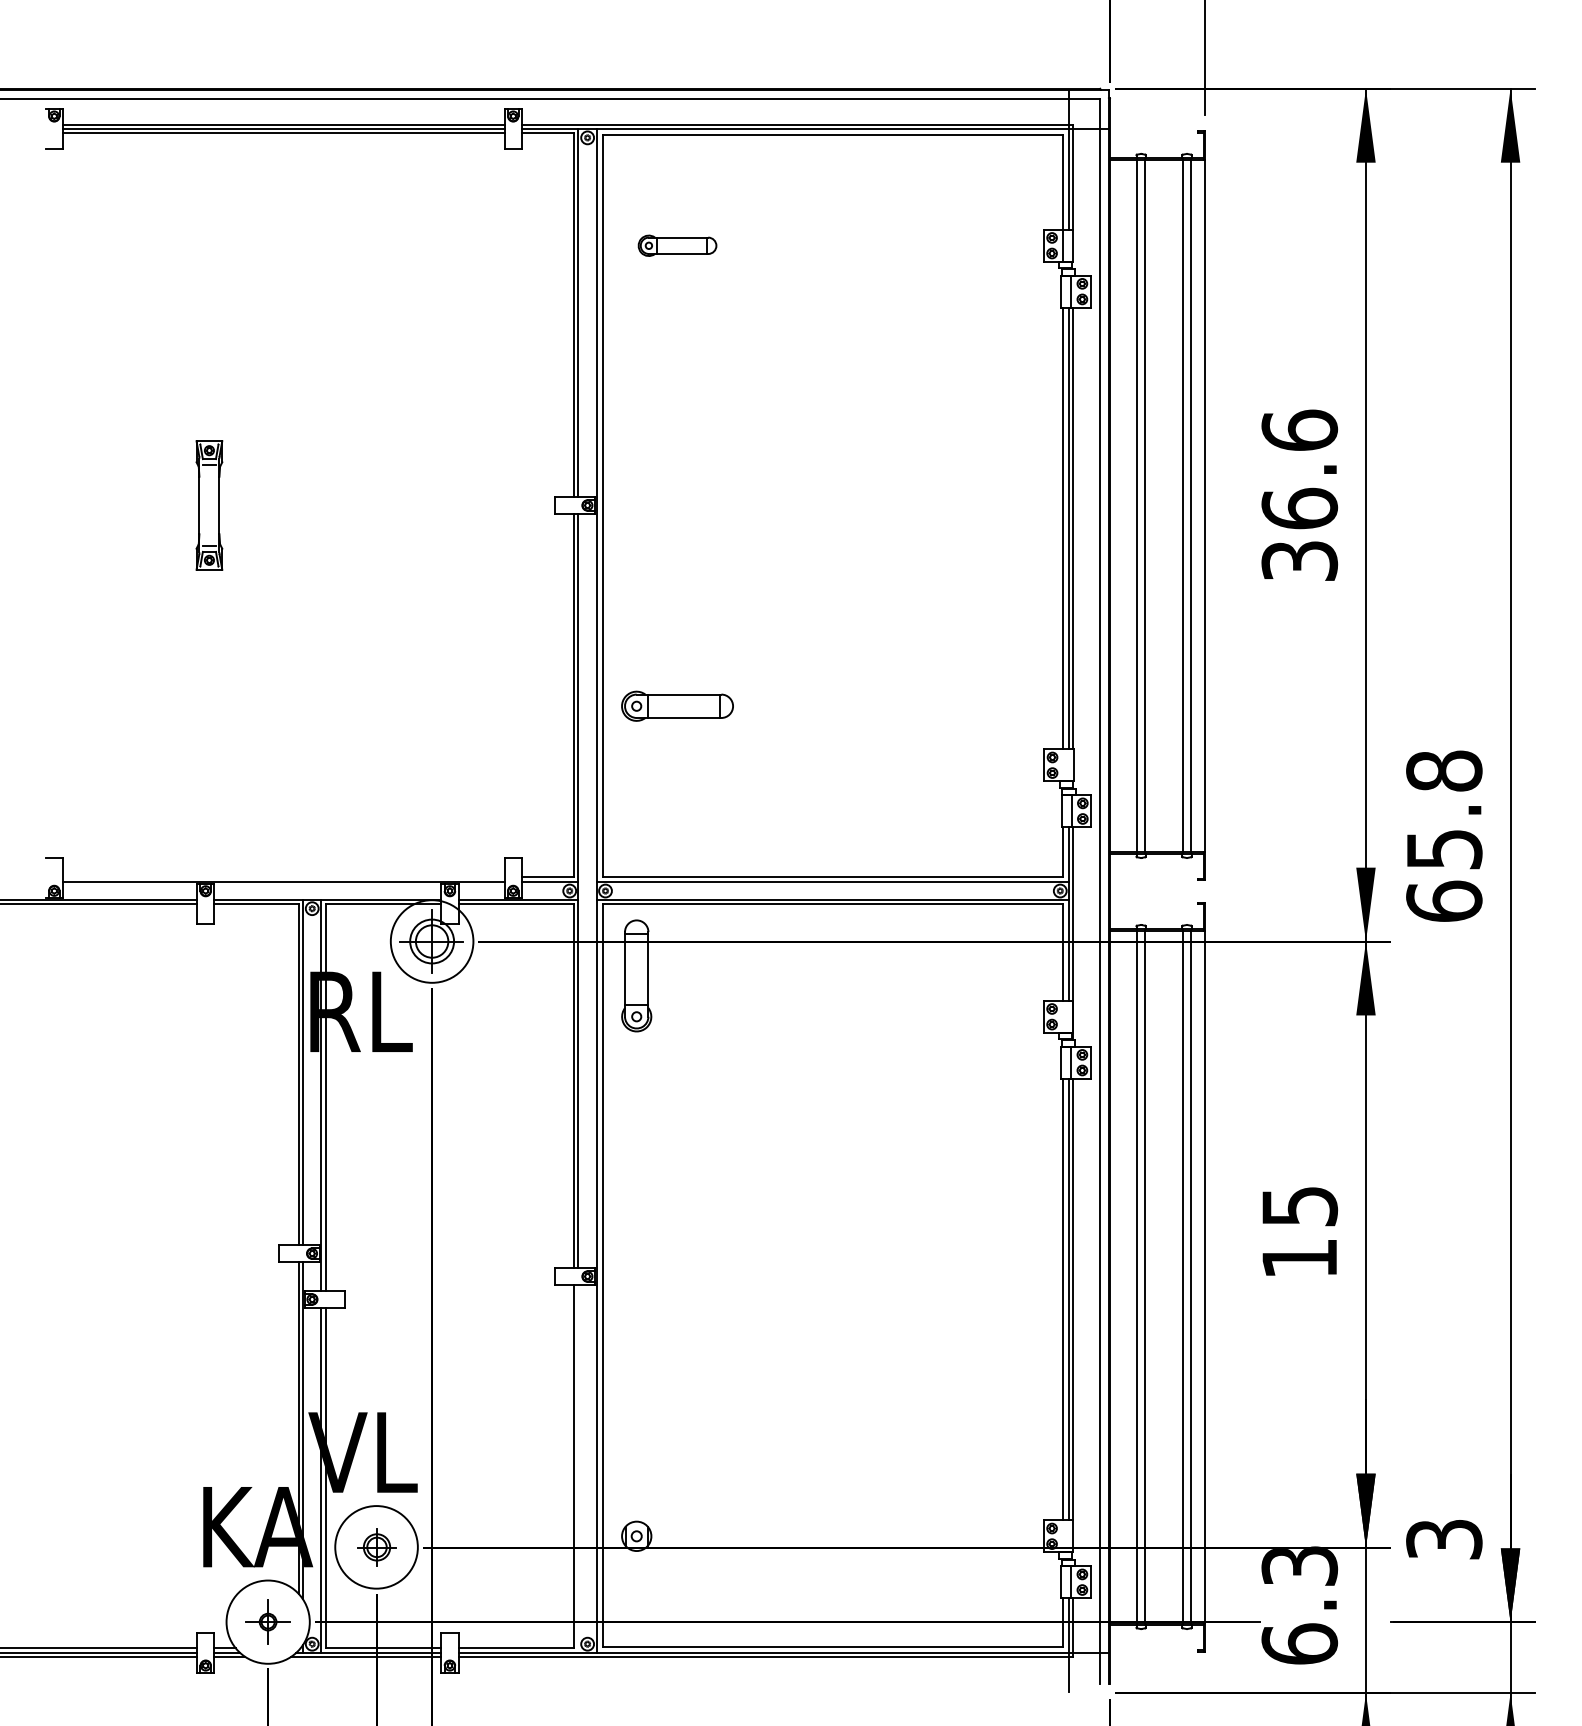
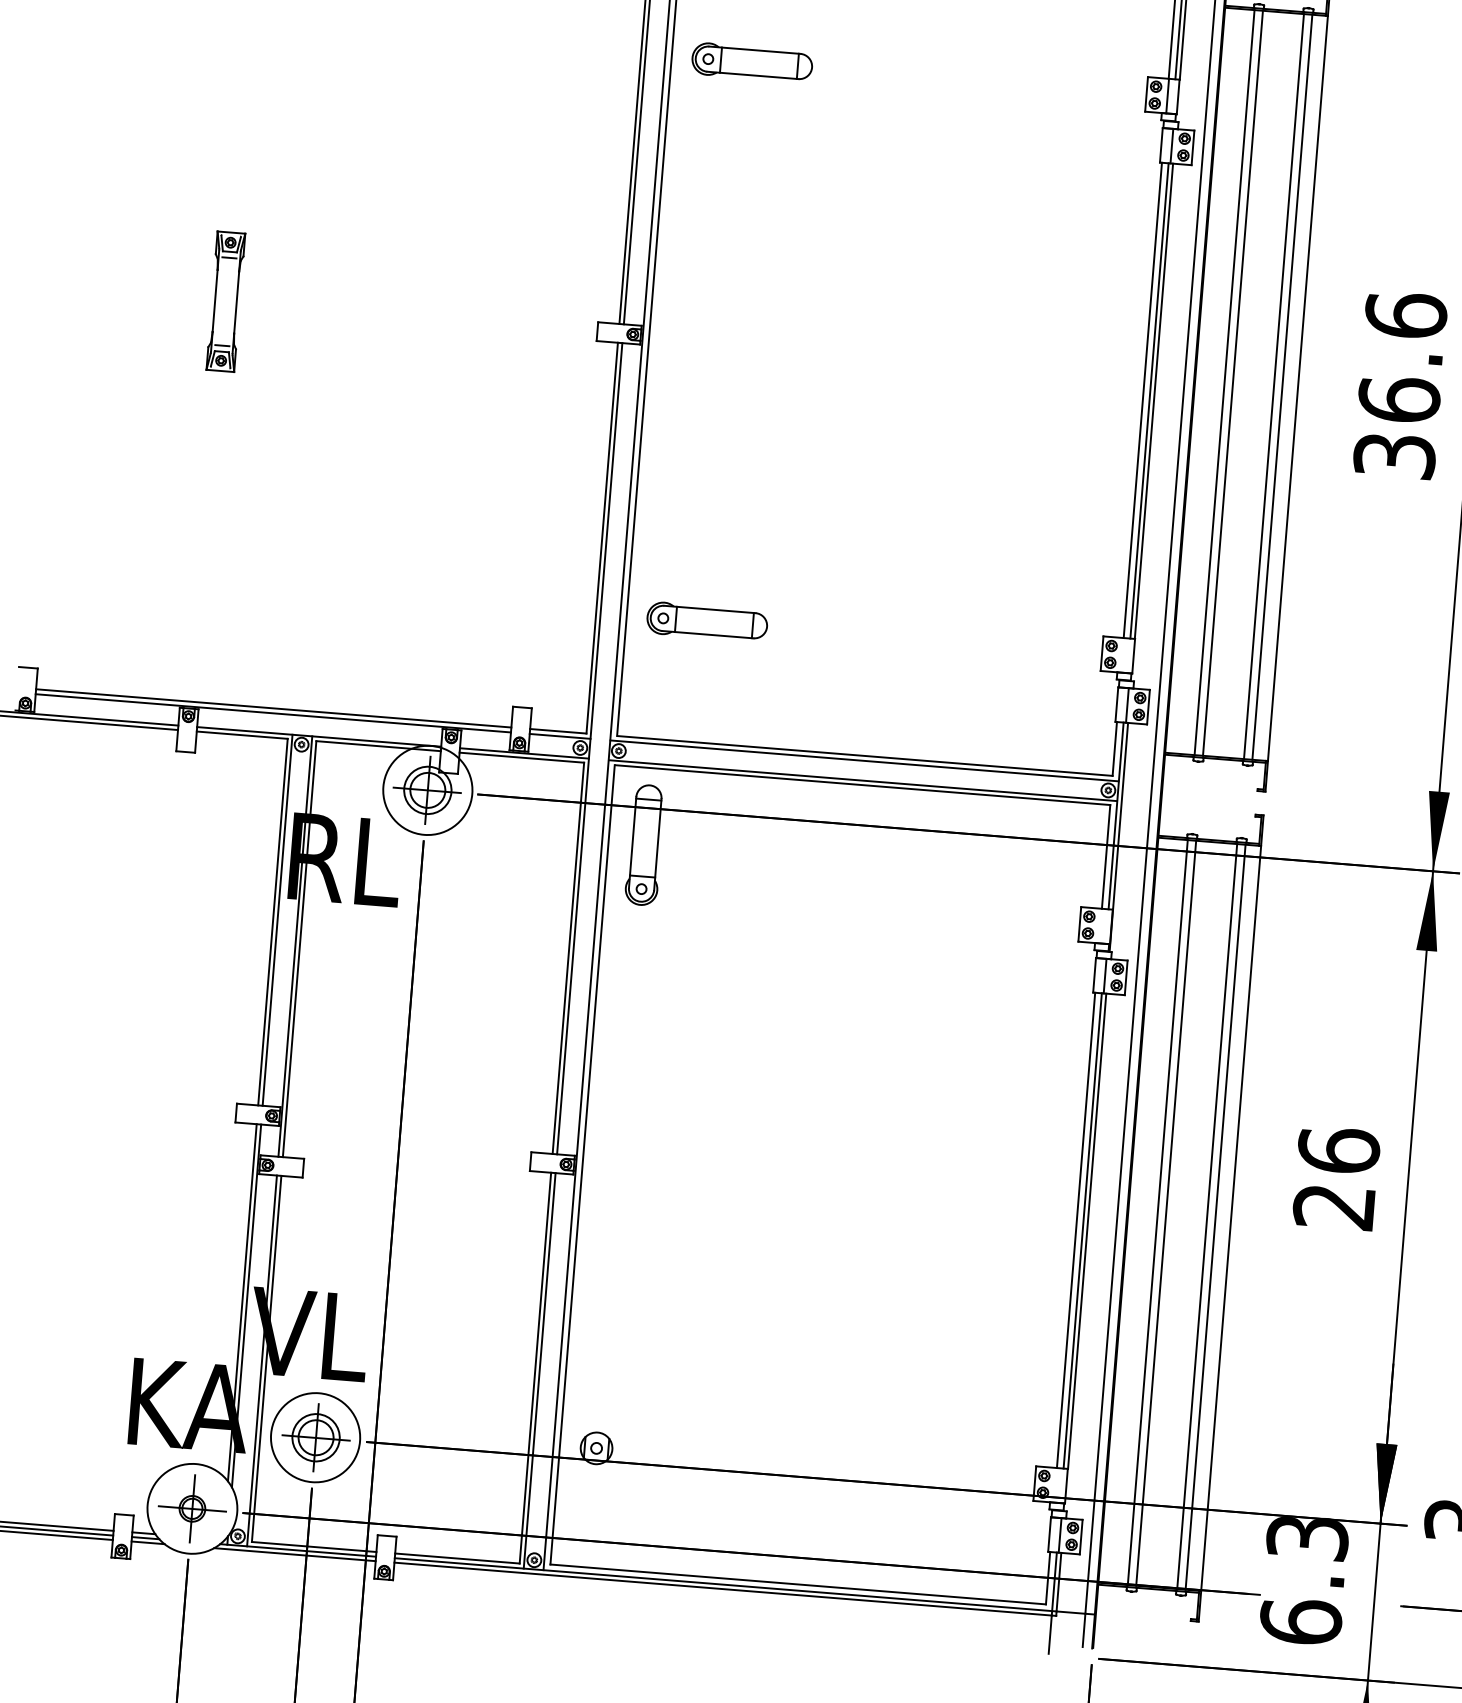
part: (677, 245) -> (752, 62), size x1.43
part: (677, 705) -> (707, 621), moved
line: (283, 877) -> (273, 708), added
text: (1299, 1231) -> (1336, 1177), 15 -> 26
line: (578, 1468) -> (539, 1370), added
part: (376, 1547) -> (315, 1437), size x1.67
part: (267, 1621) -> (191, 1508), size x1.43

